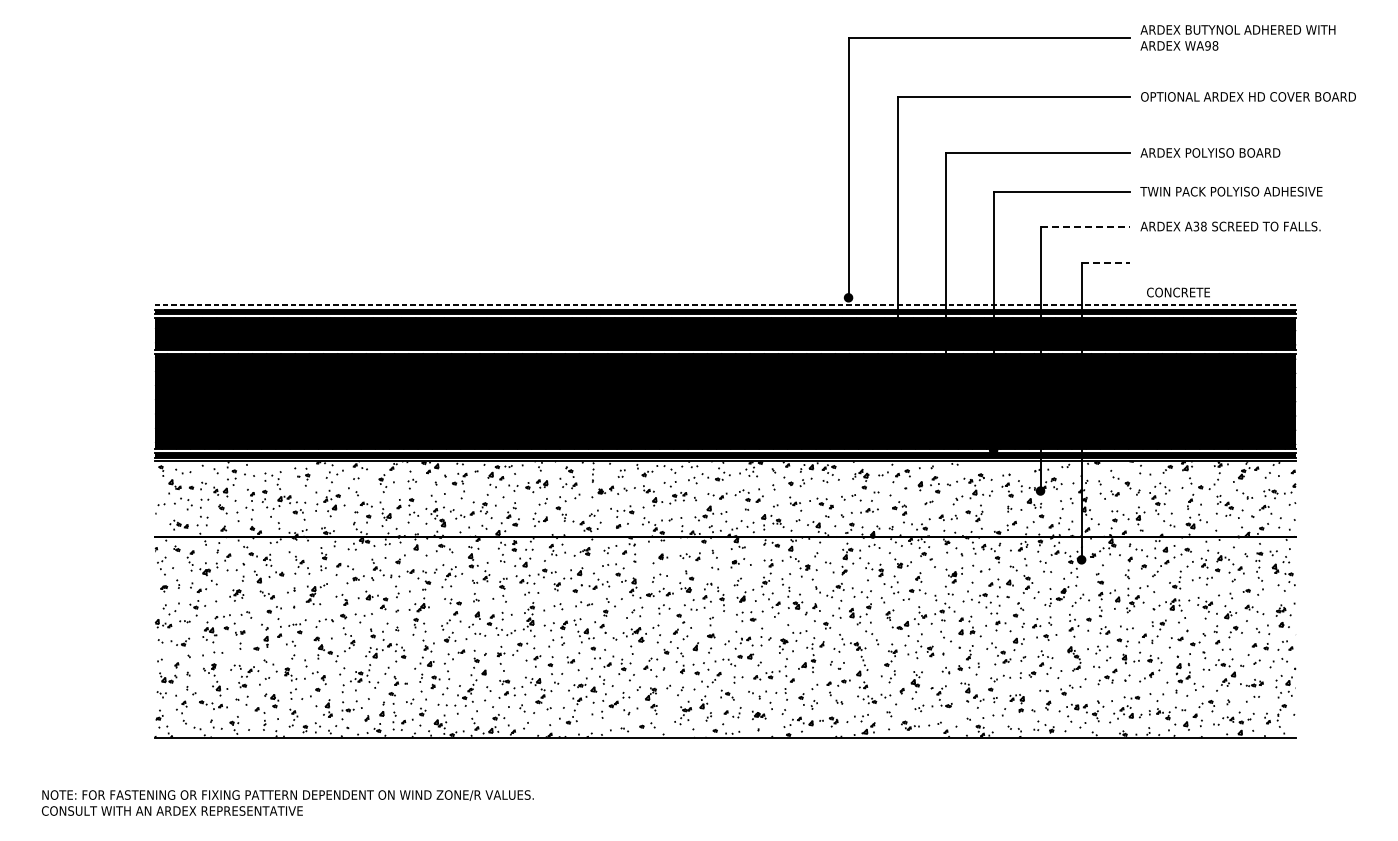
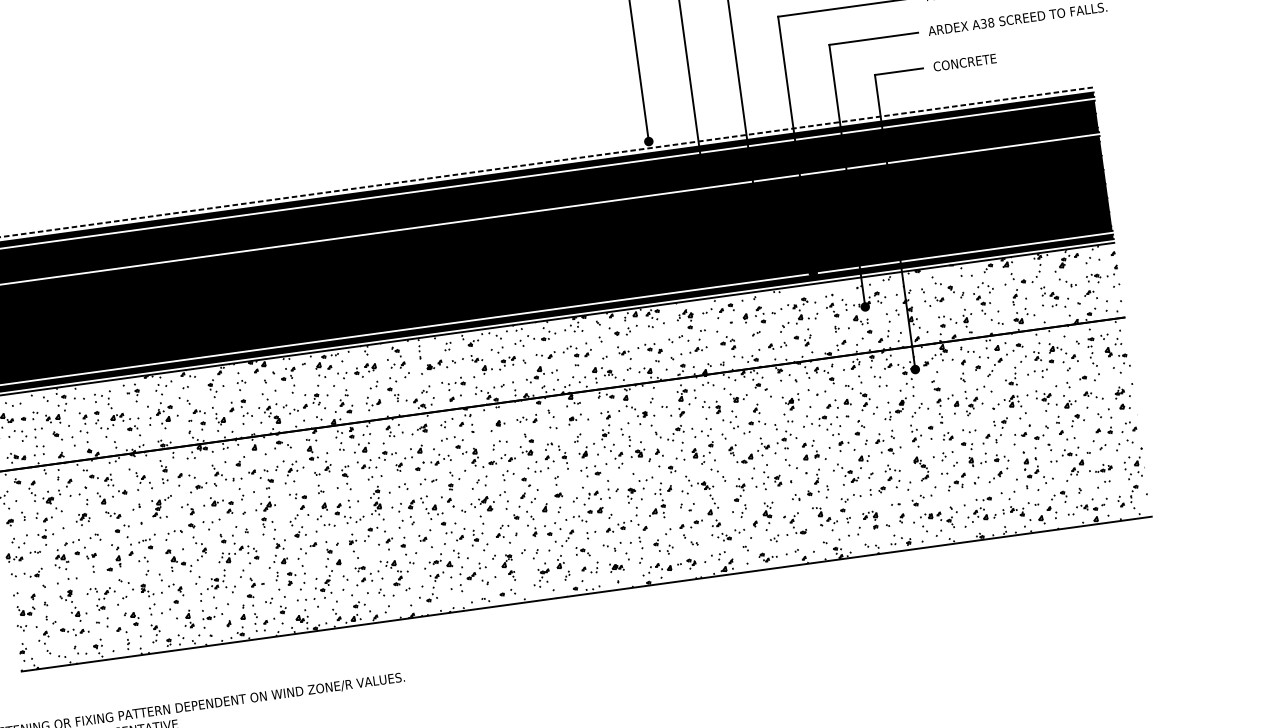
line: (1085, 226) -> (873, 38), dashed -> solid
line: (1106, 262) -> (899, 71), dashed -> solid
text: (1178, 292) -> (964, 62), moved

